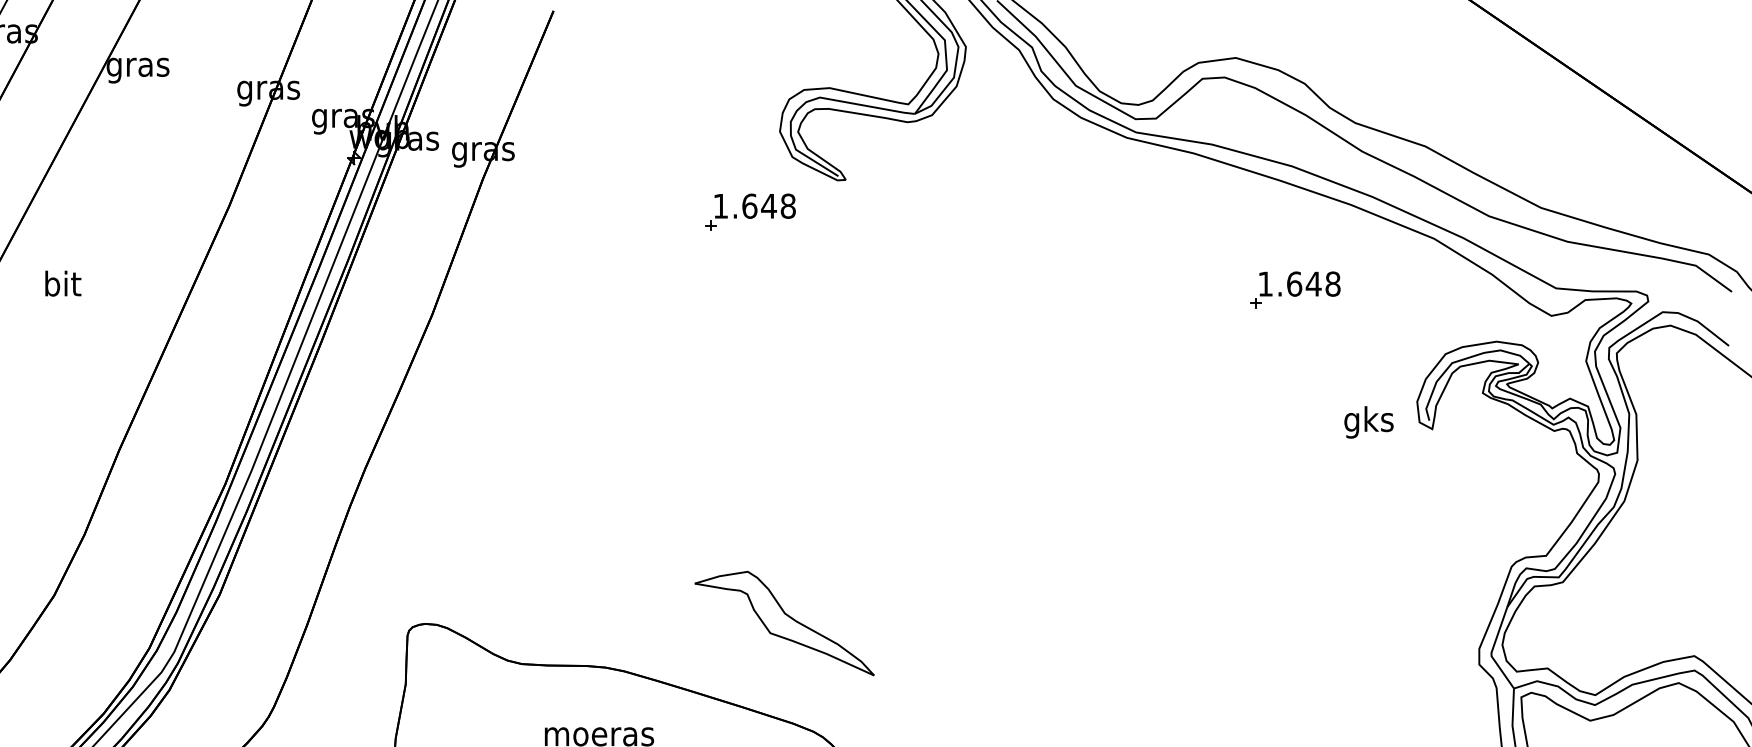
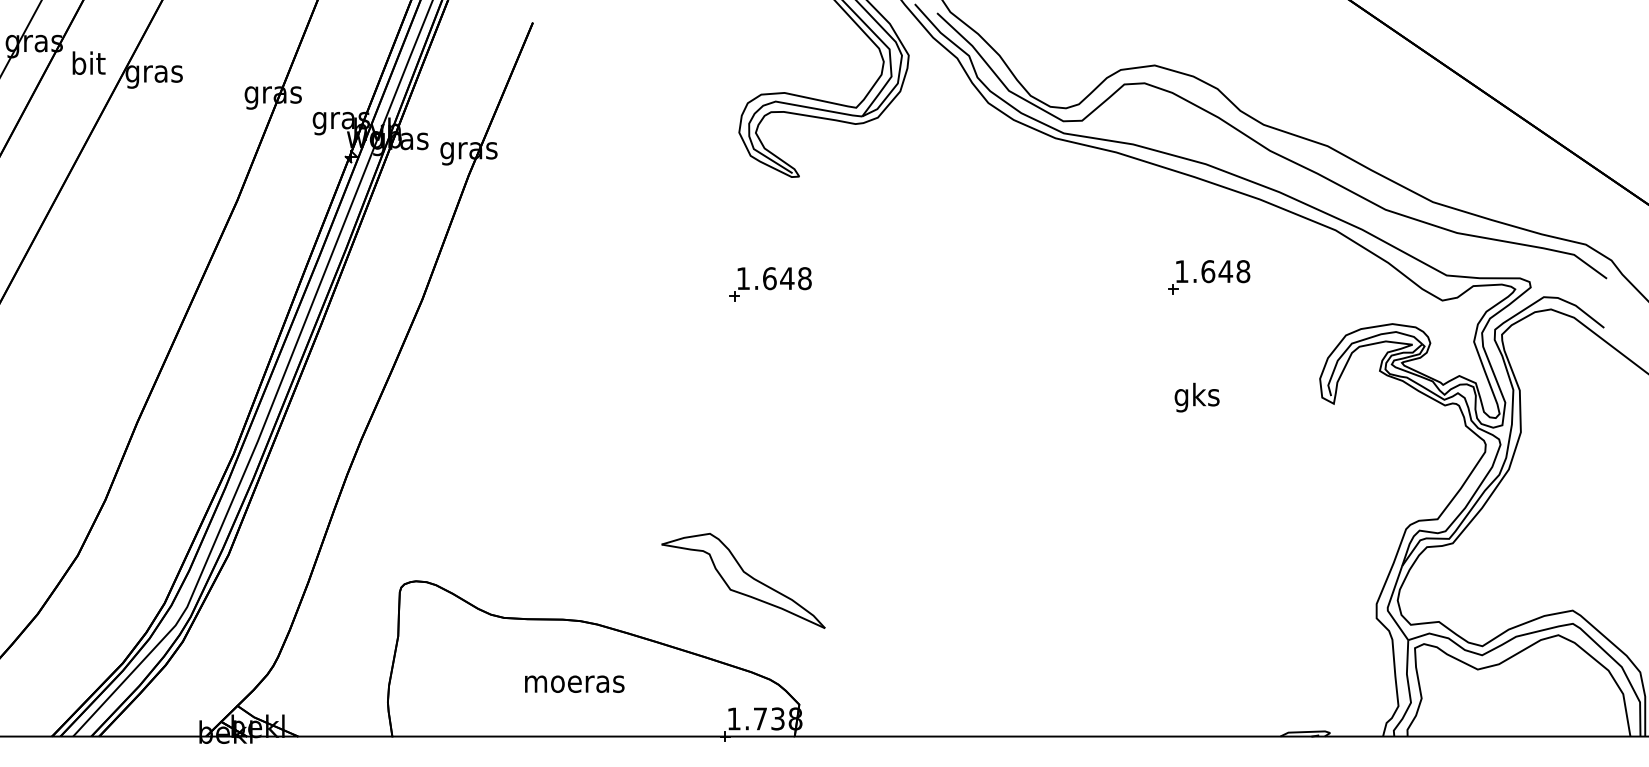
part: (750, 212) -> (770, 284), moved
text: (62, 282) -> (88, 62), moved
text: (1368, 422) -> (1196, 397), moved

